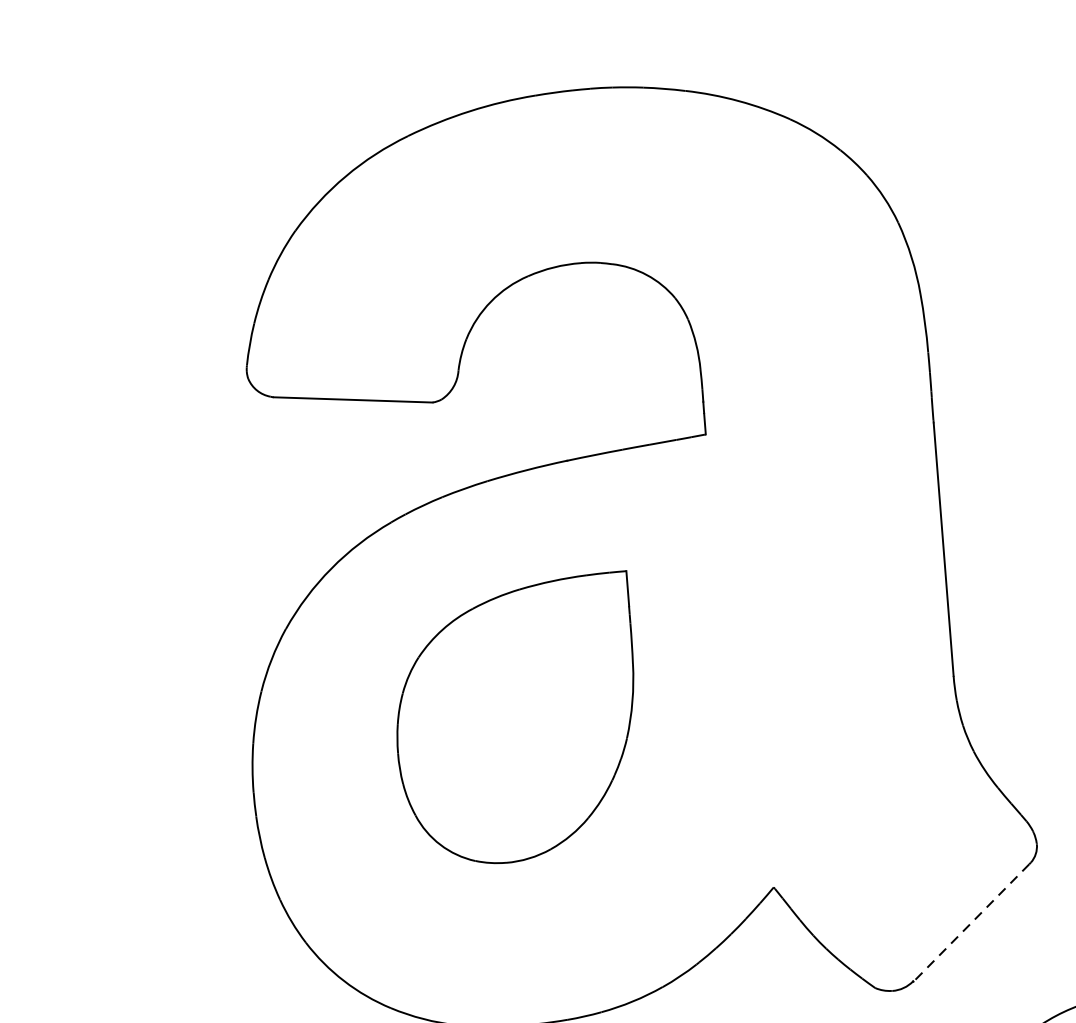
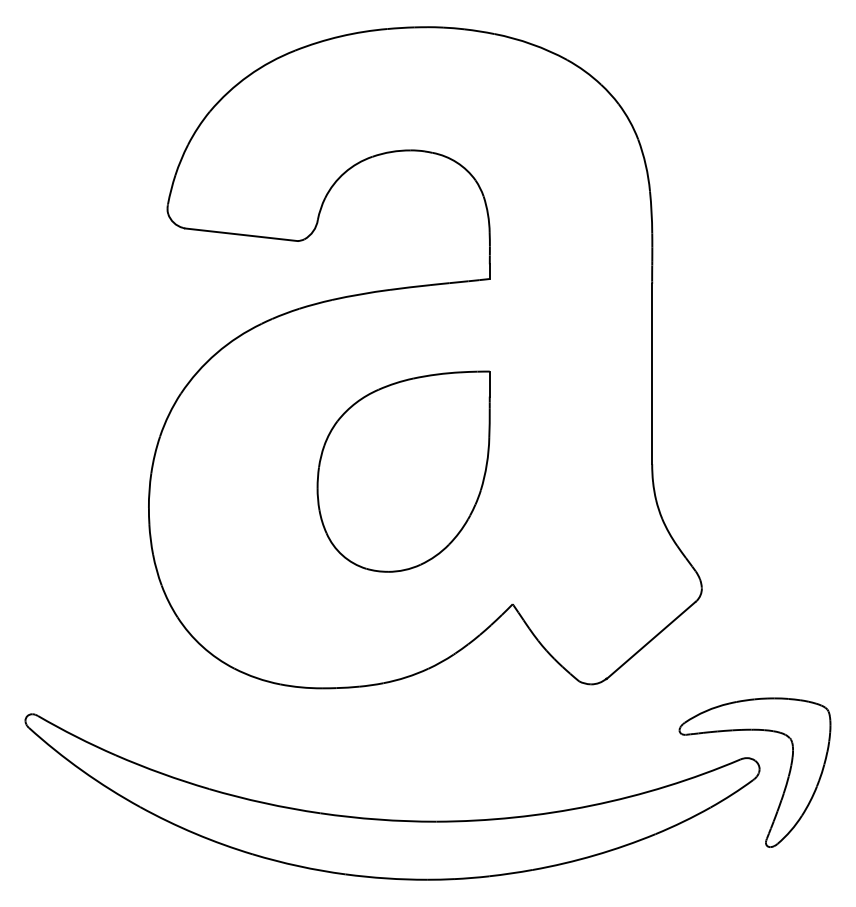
part: (516, 720) -> (403, 471), moved
line: (972, 922) -> (651, 640), dashed -> solid

